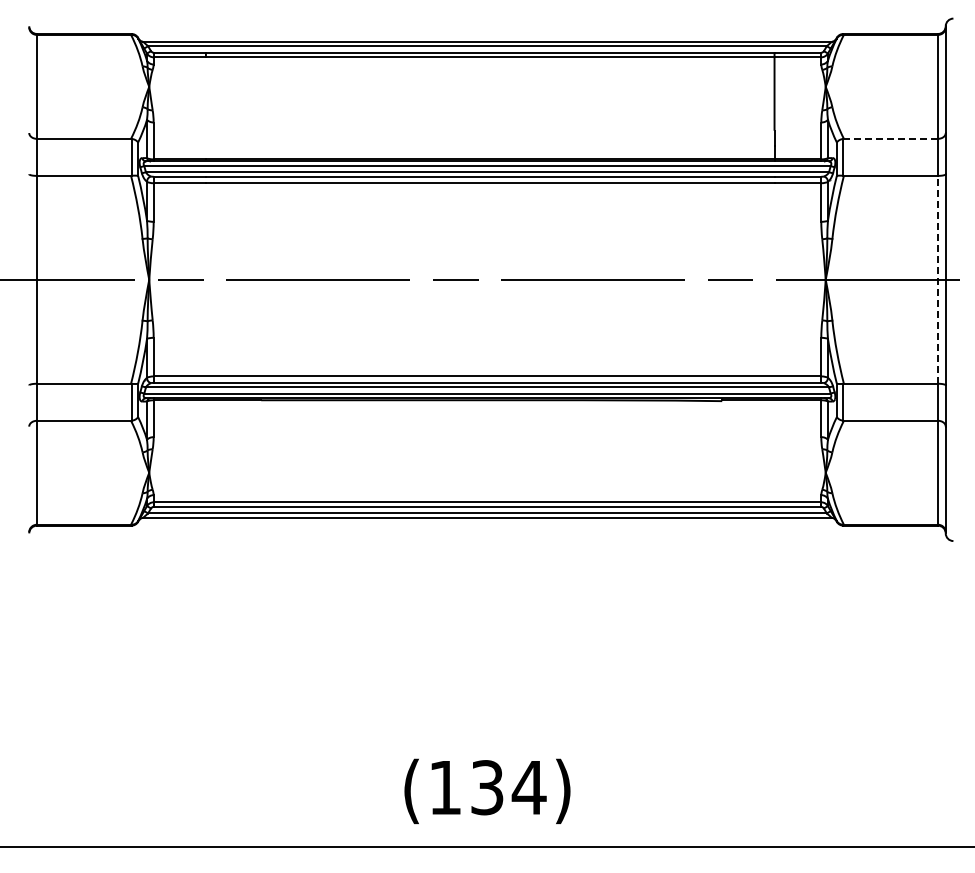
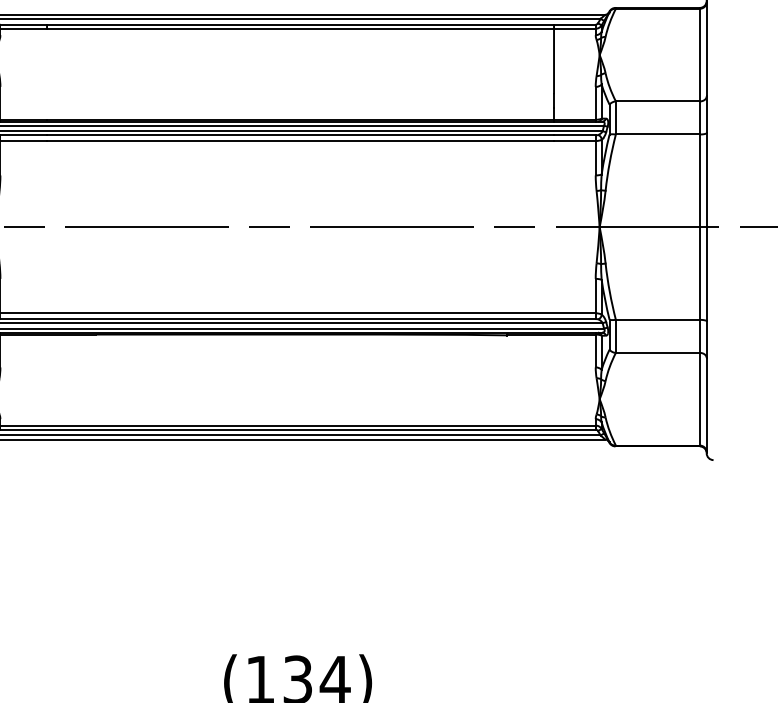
line: (890, 138) -> (657, 101), dashed -> solid
line: (938, 279) -> (700, 226), dashed -> solid

